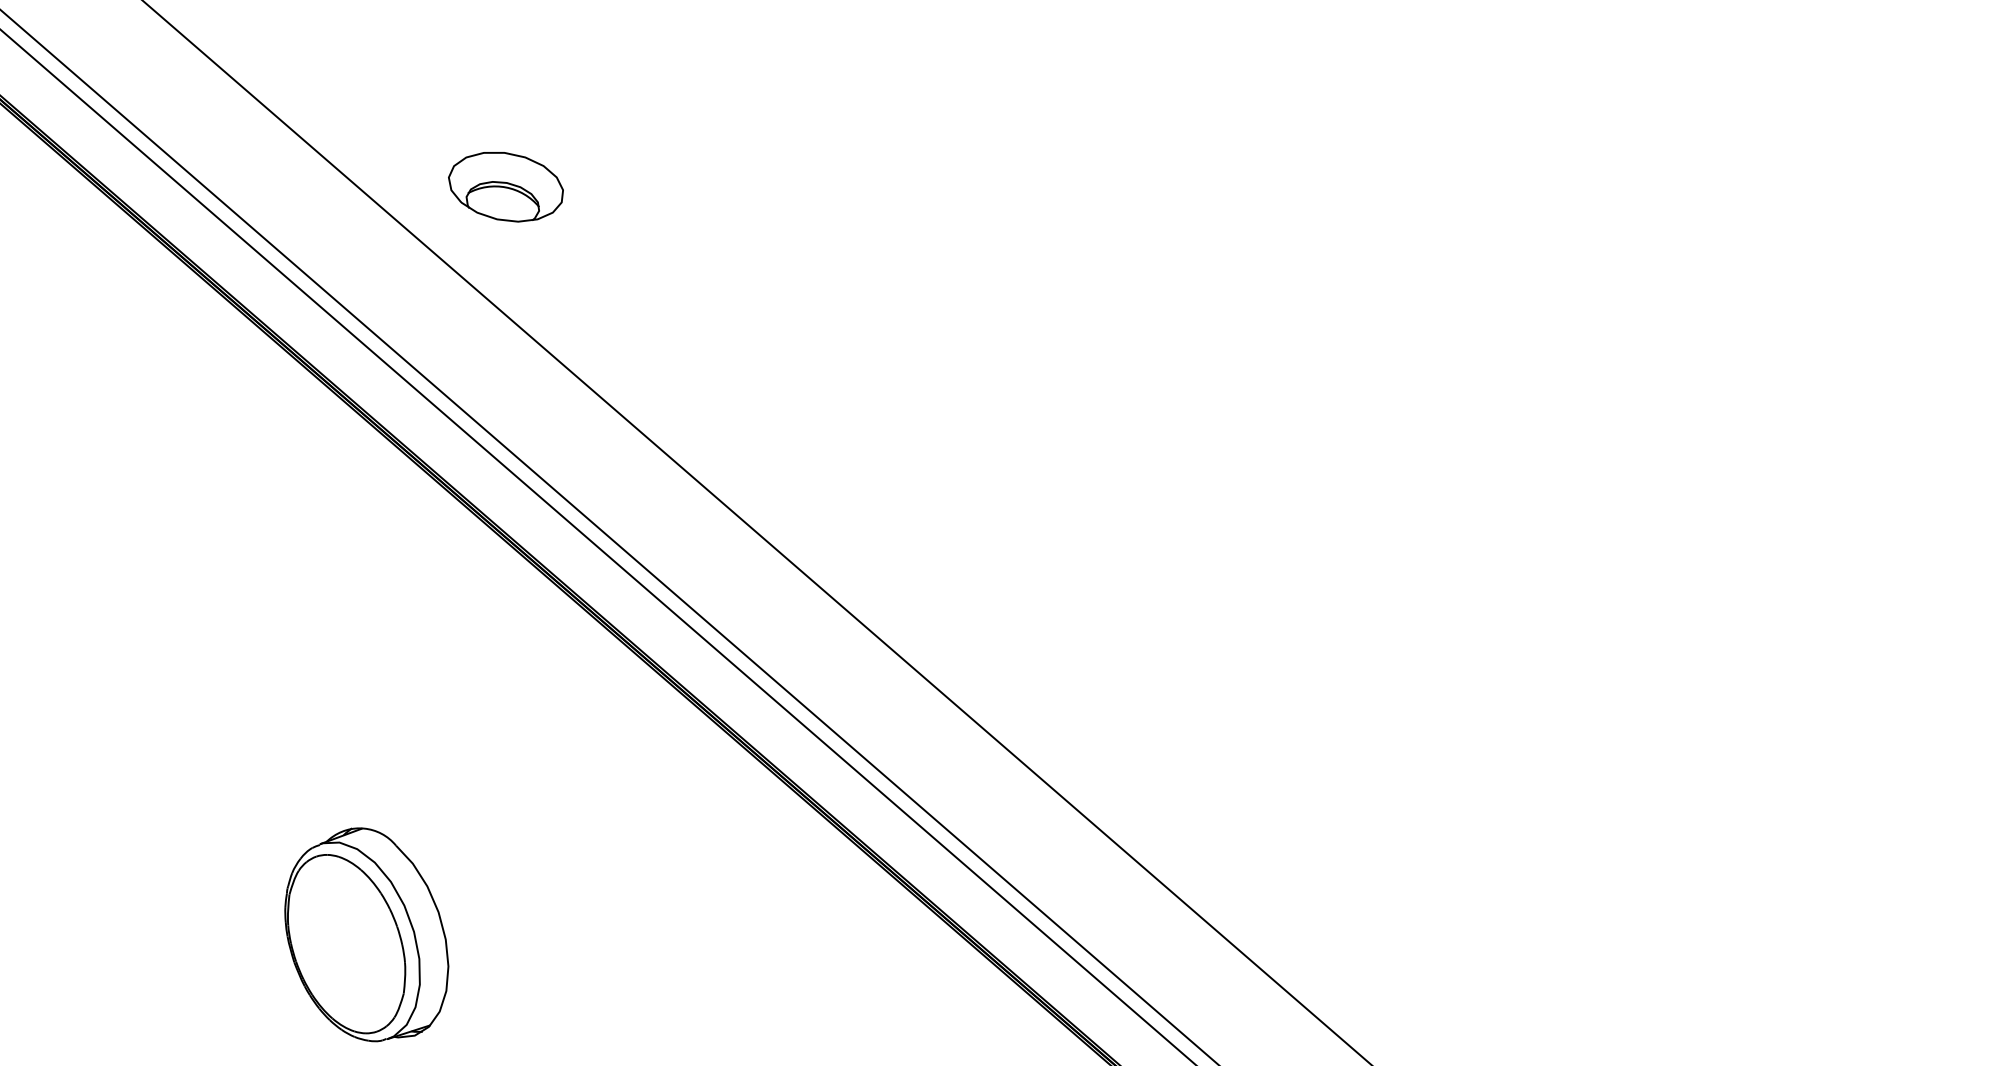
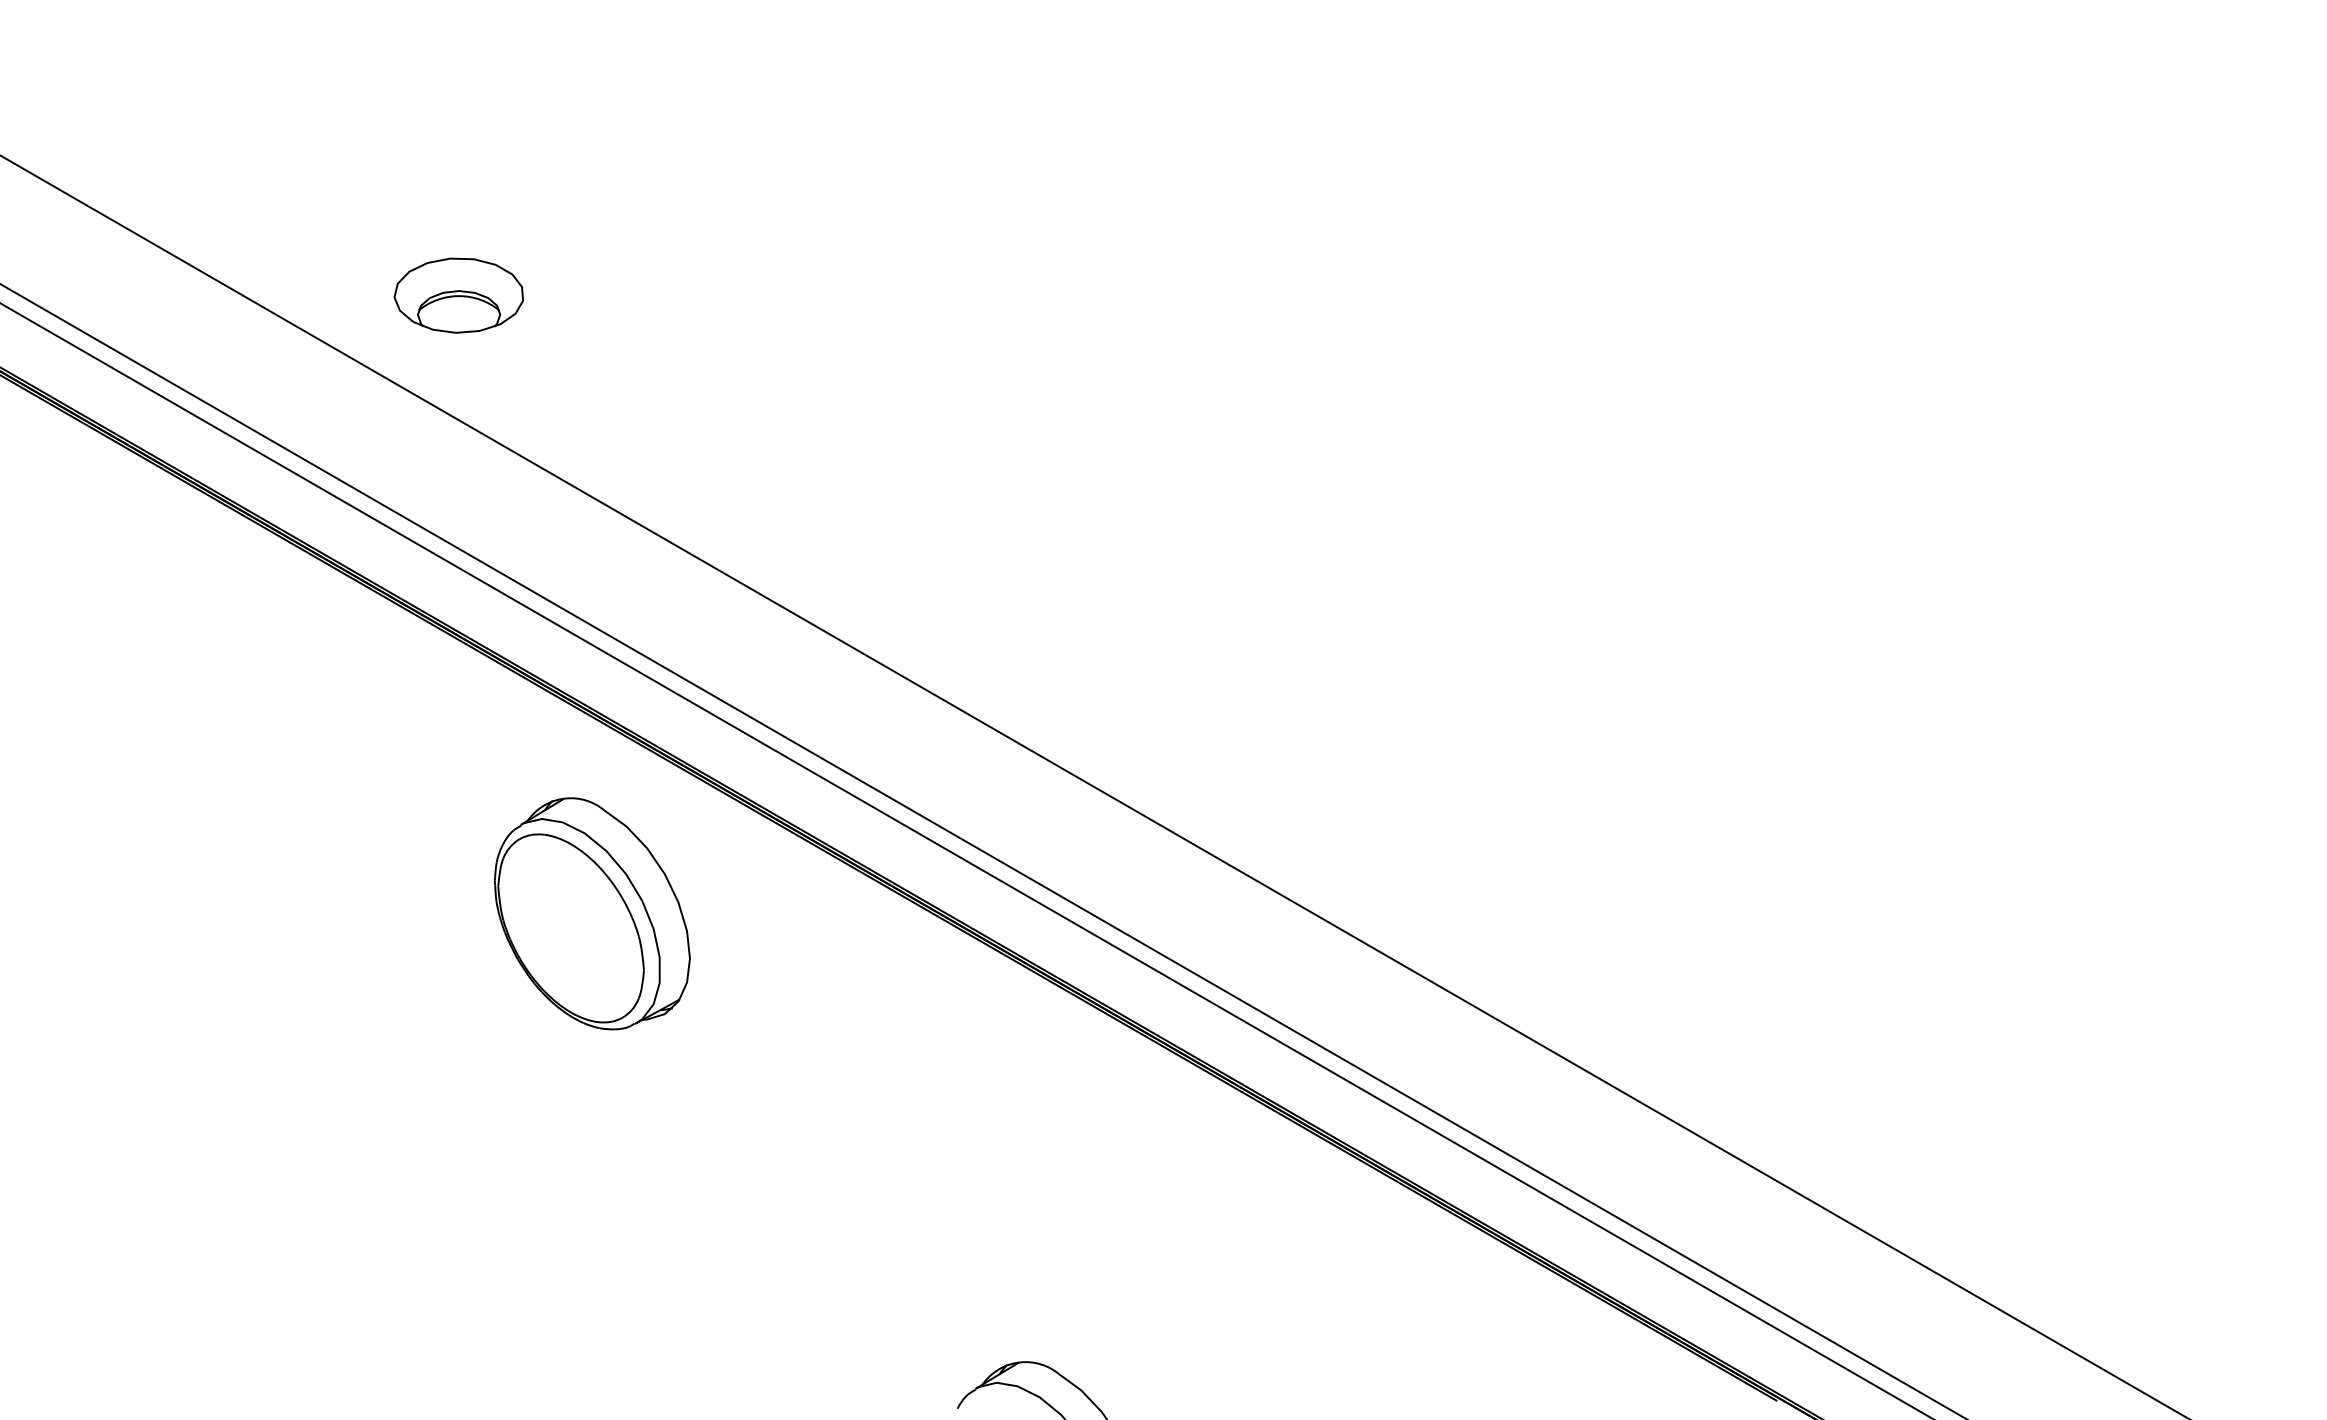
part: (368, 934) -> (592, 913), moved

